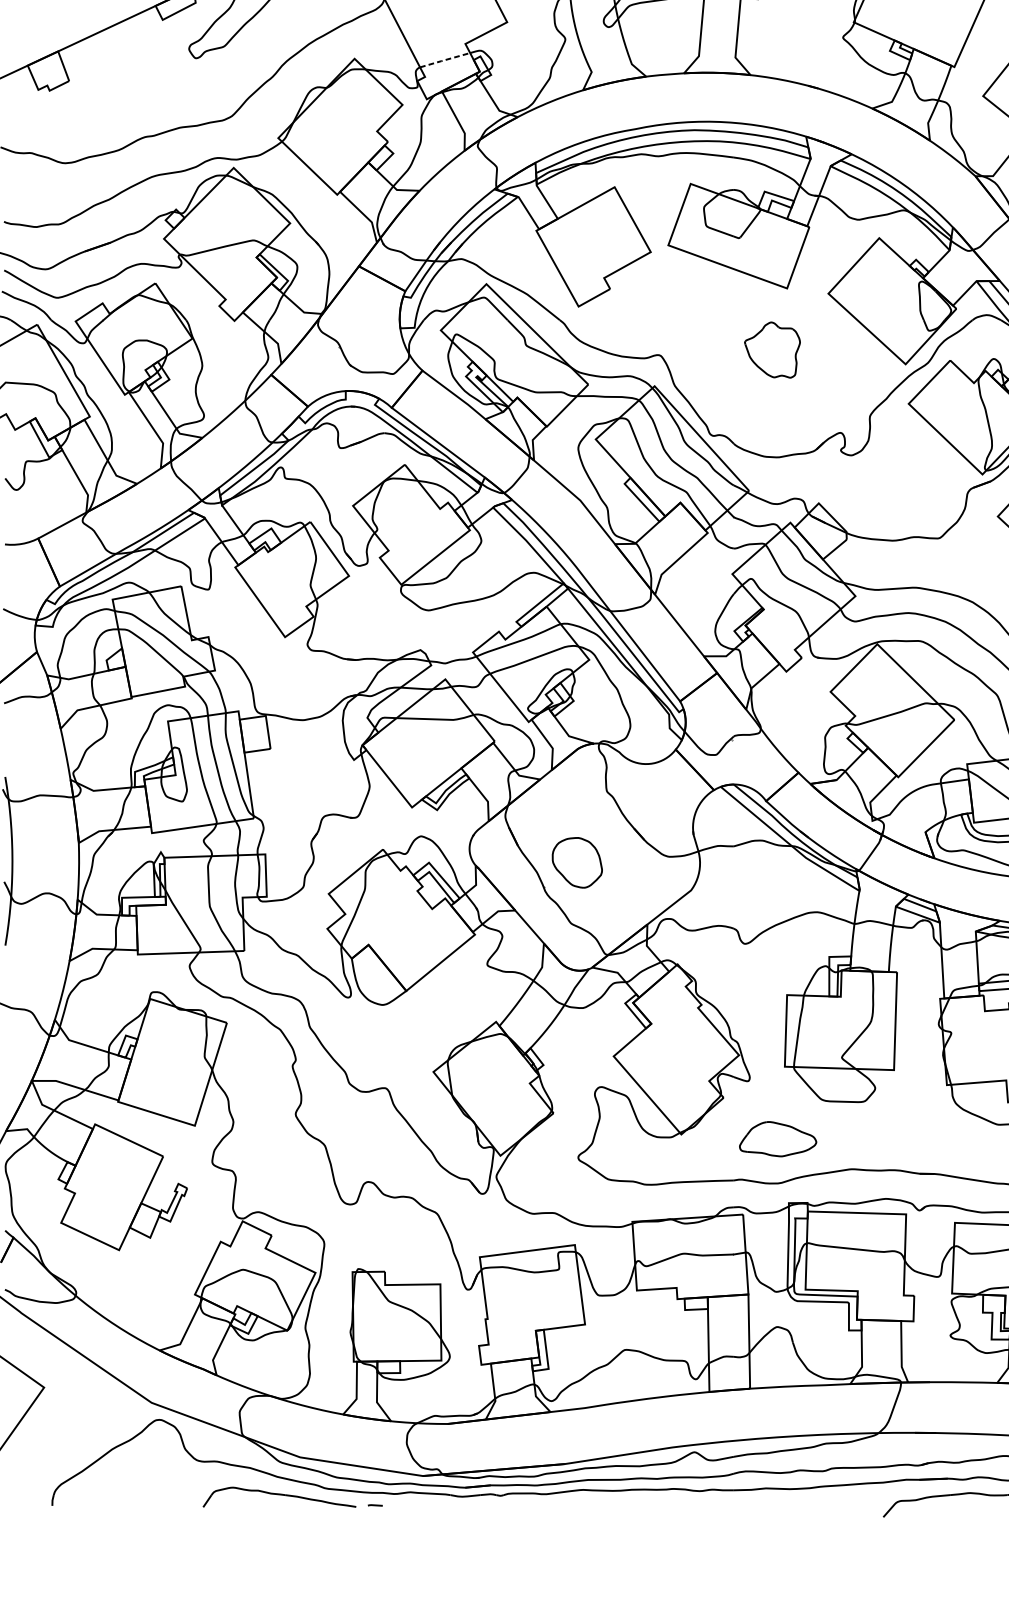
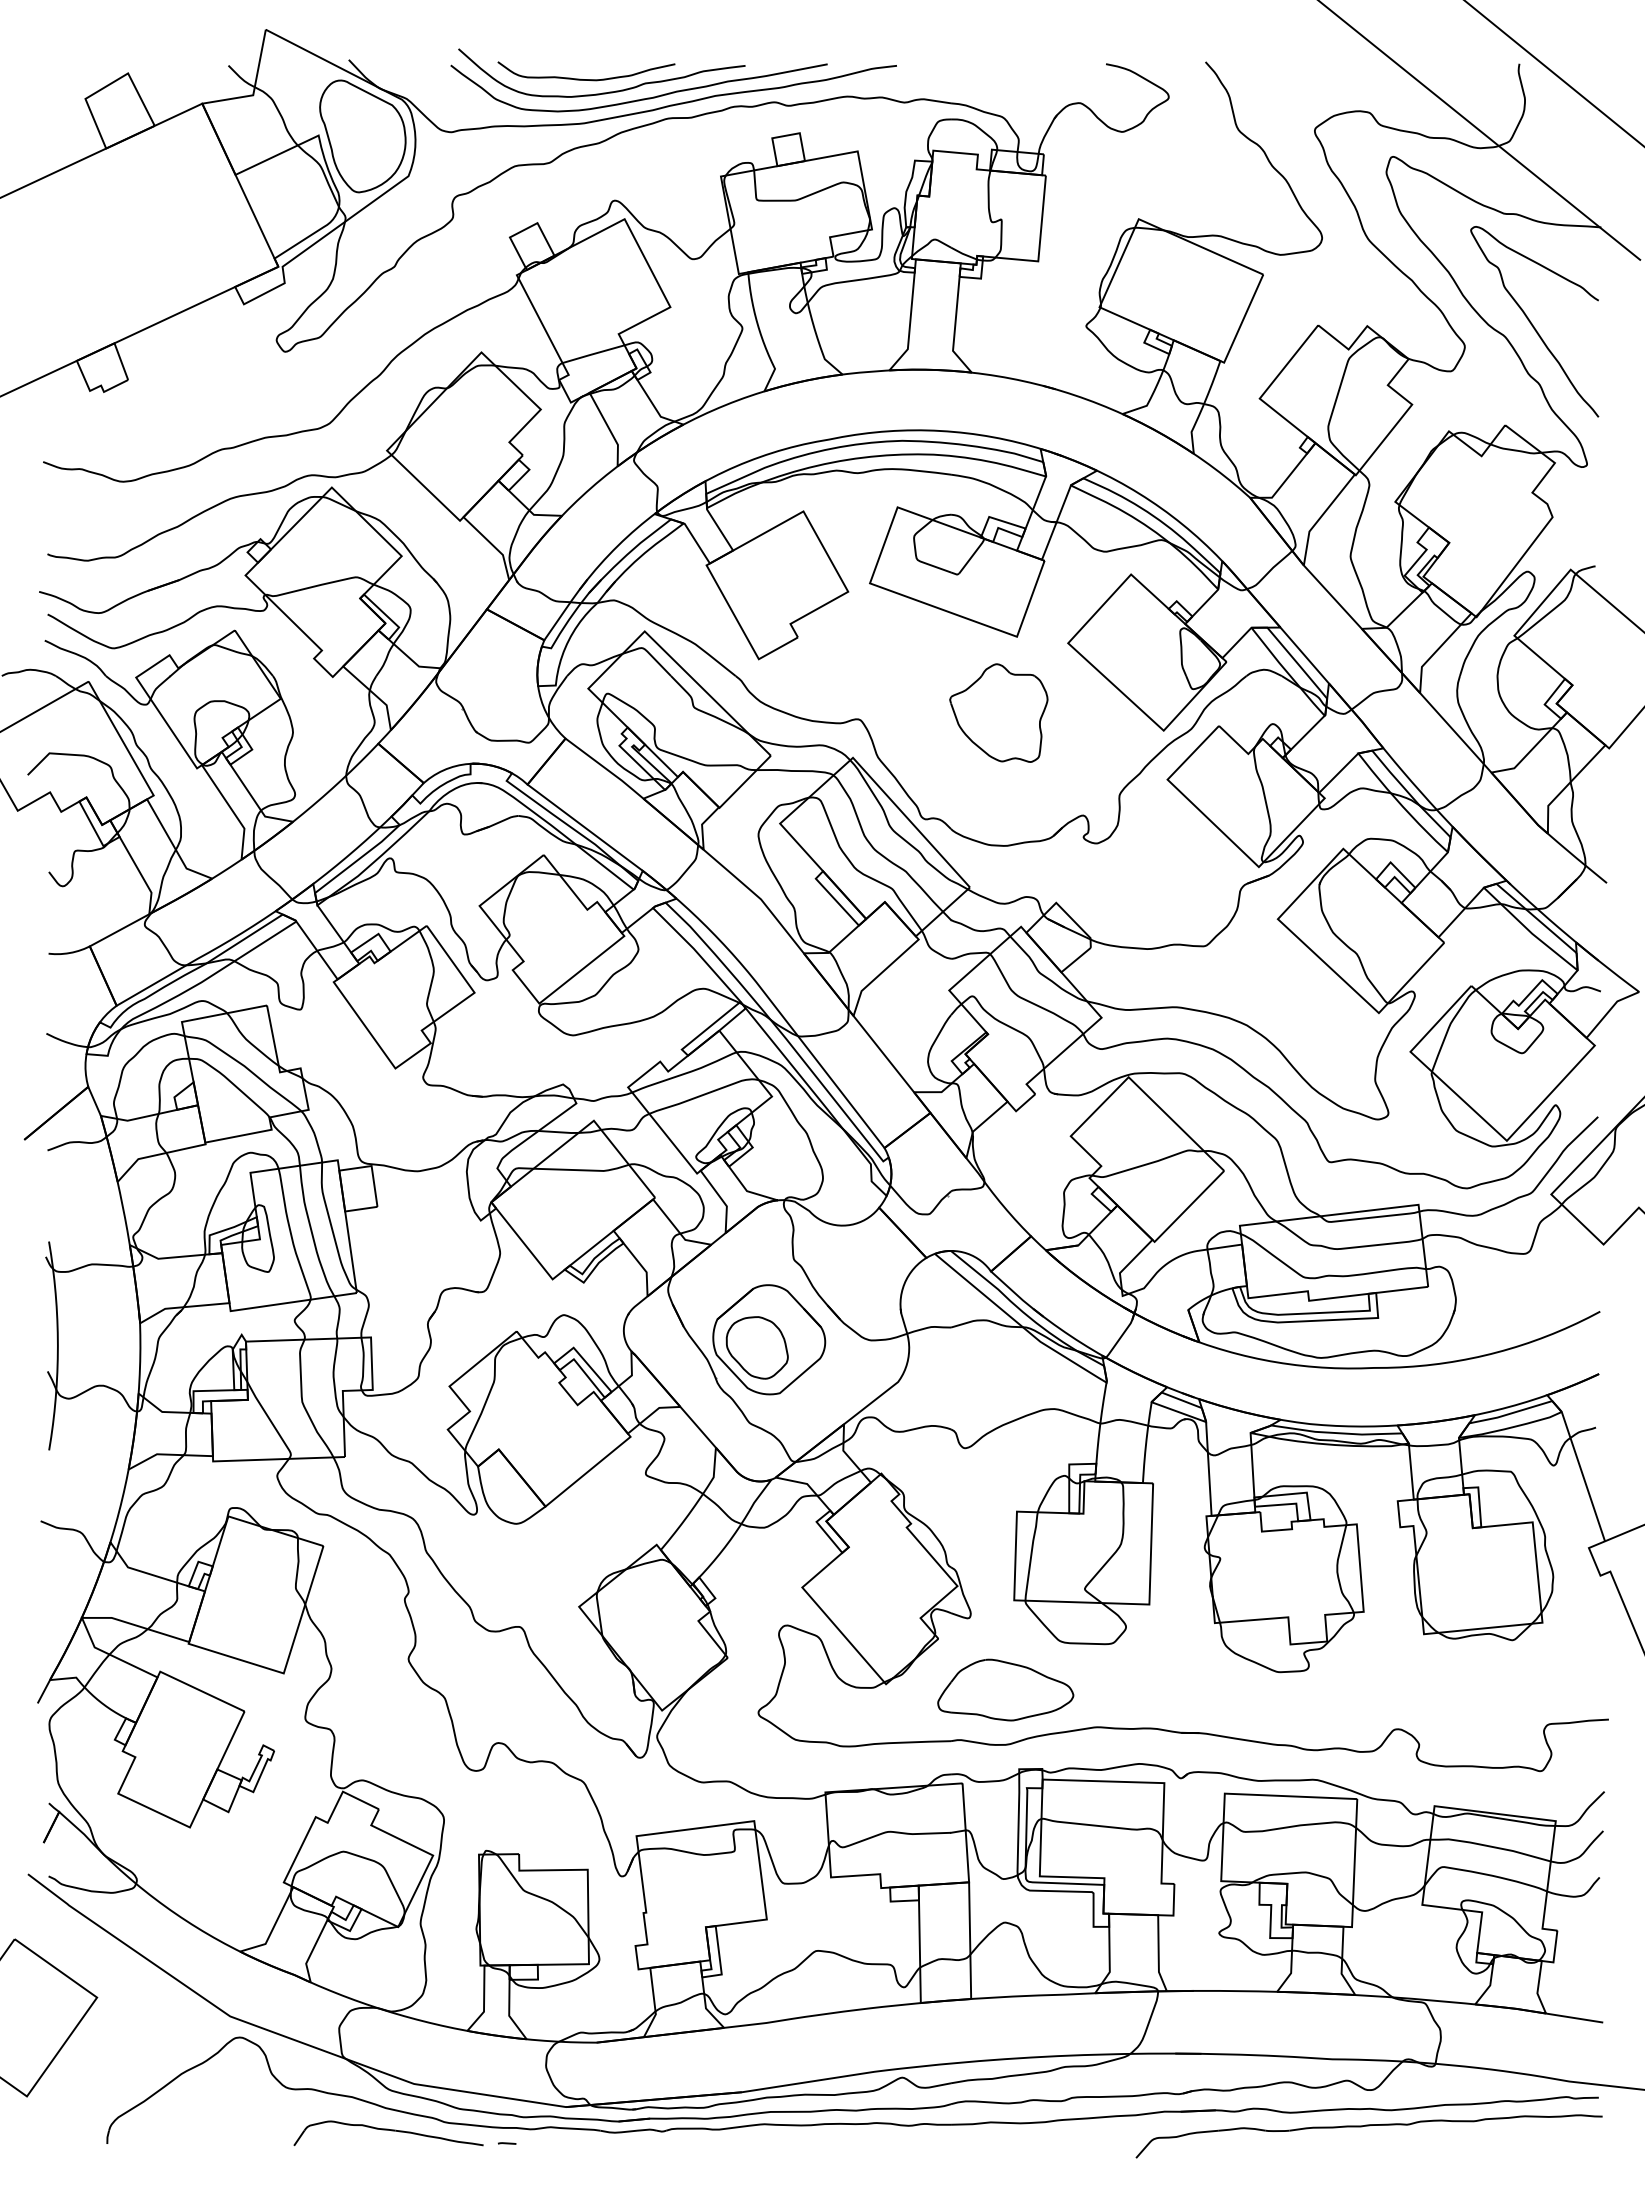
line: (444, 60) -> (592, 354), dashed -> solid
part: (772, 349) -> (998, 712), size x1.43
part: (587, 856) -> (769, 1339), added
part: (777, 1138) -> (1005, 1689), size x1.43

